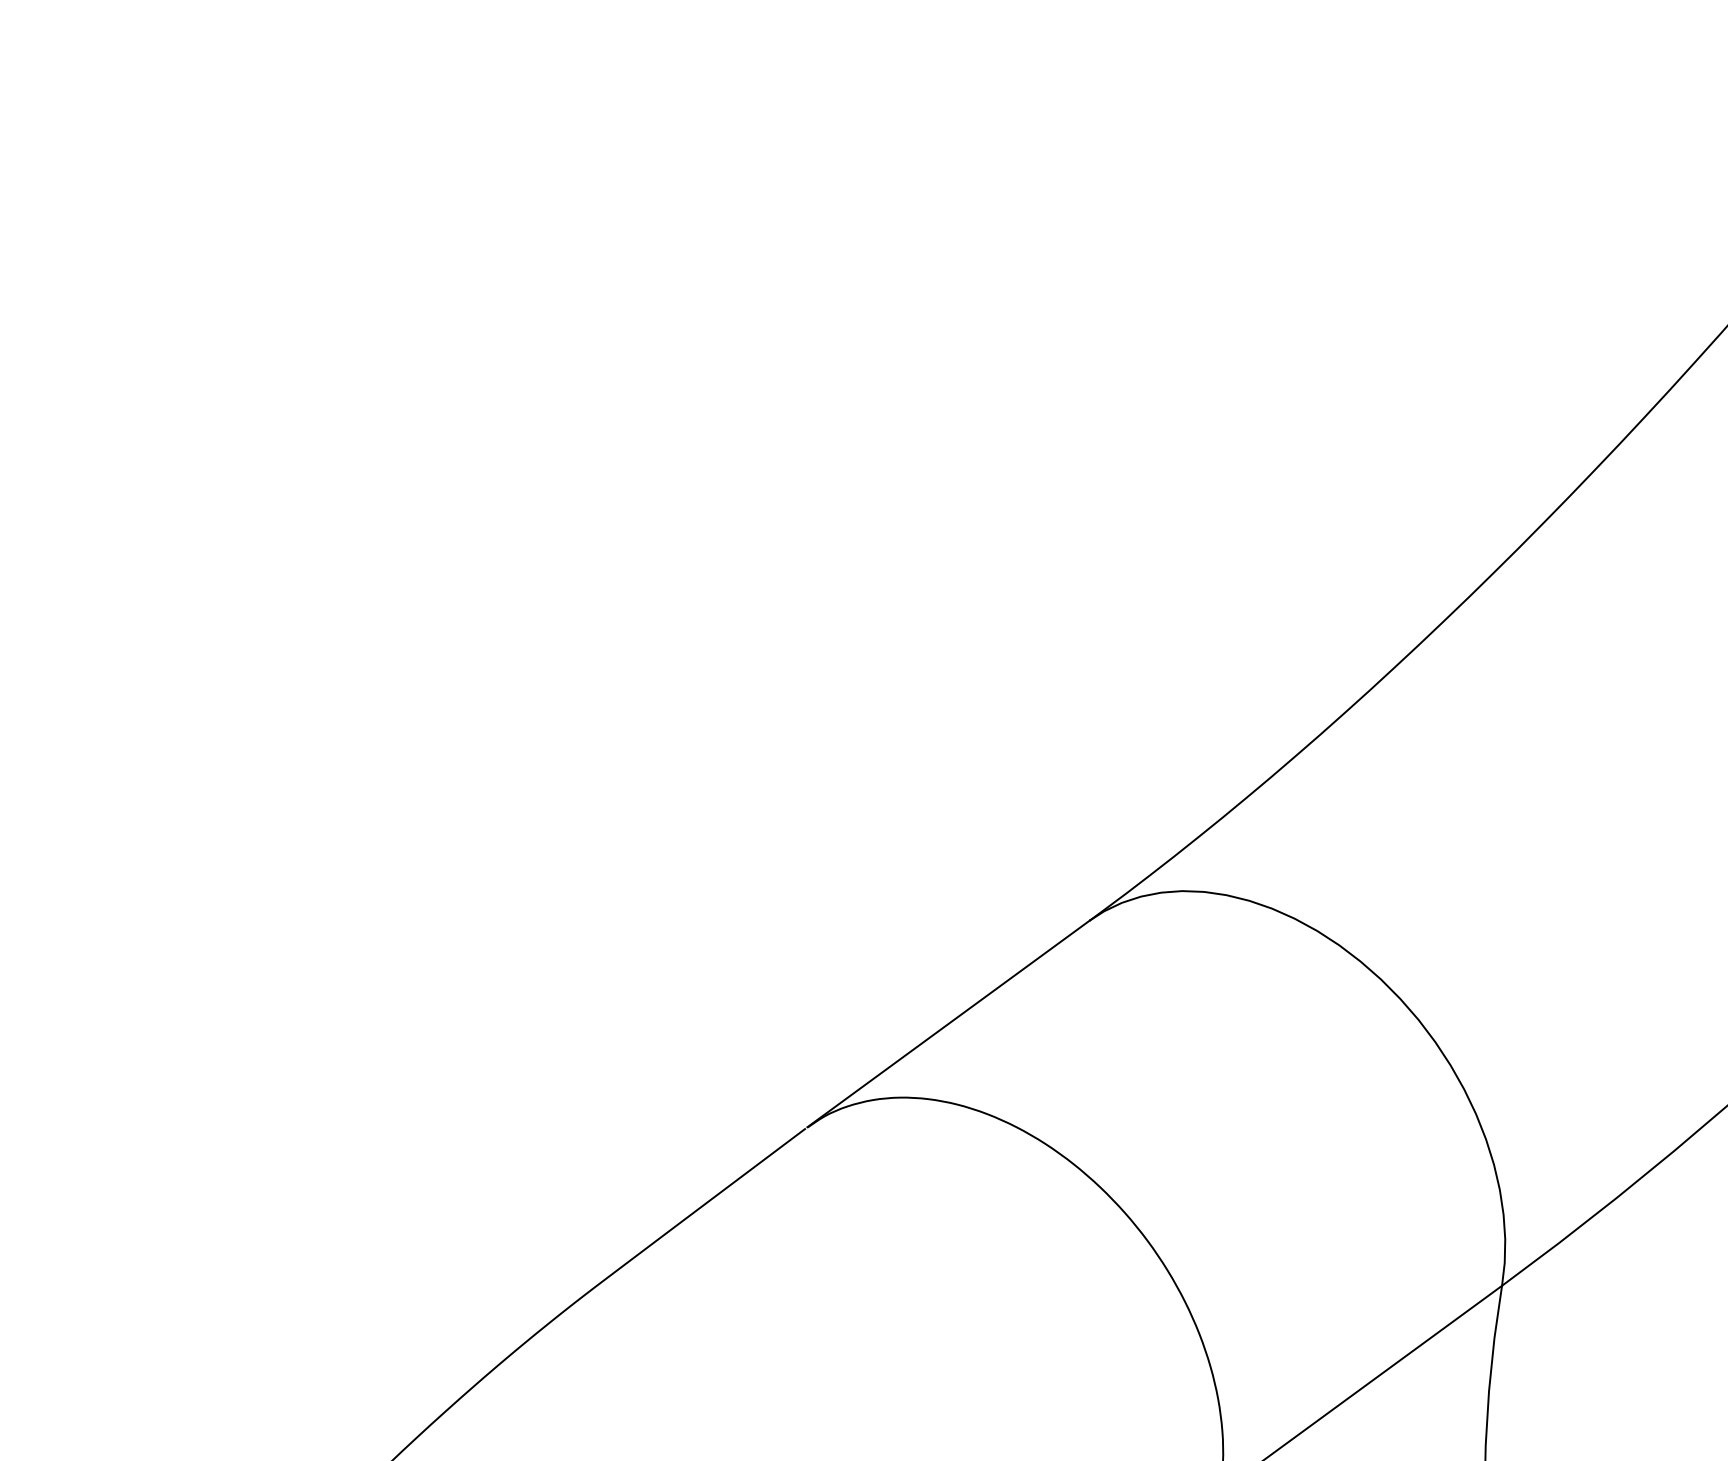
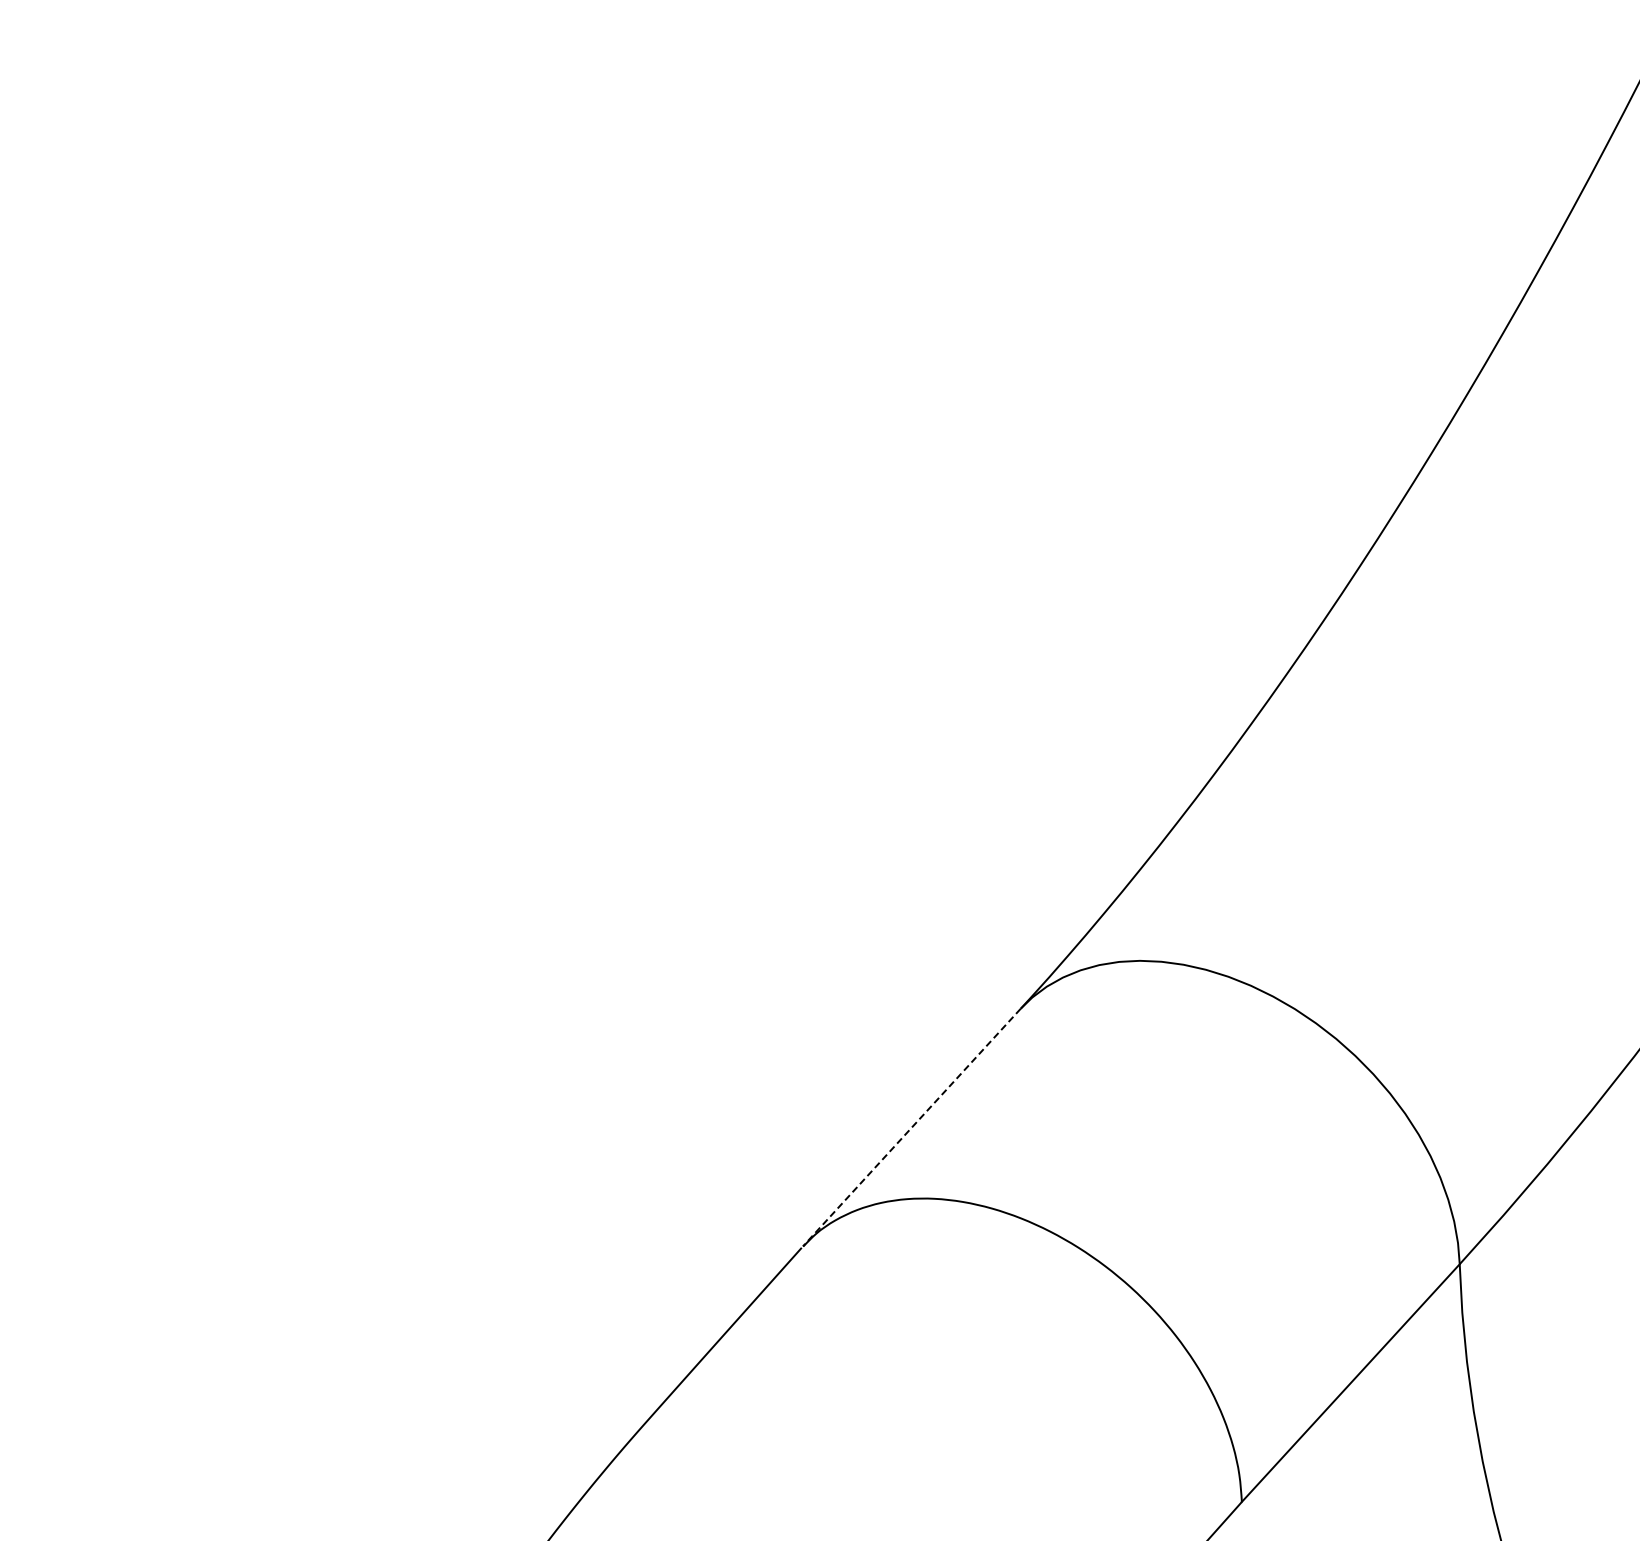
line: (948, 1023) -> (911, 1127), solid -> dashed

